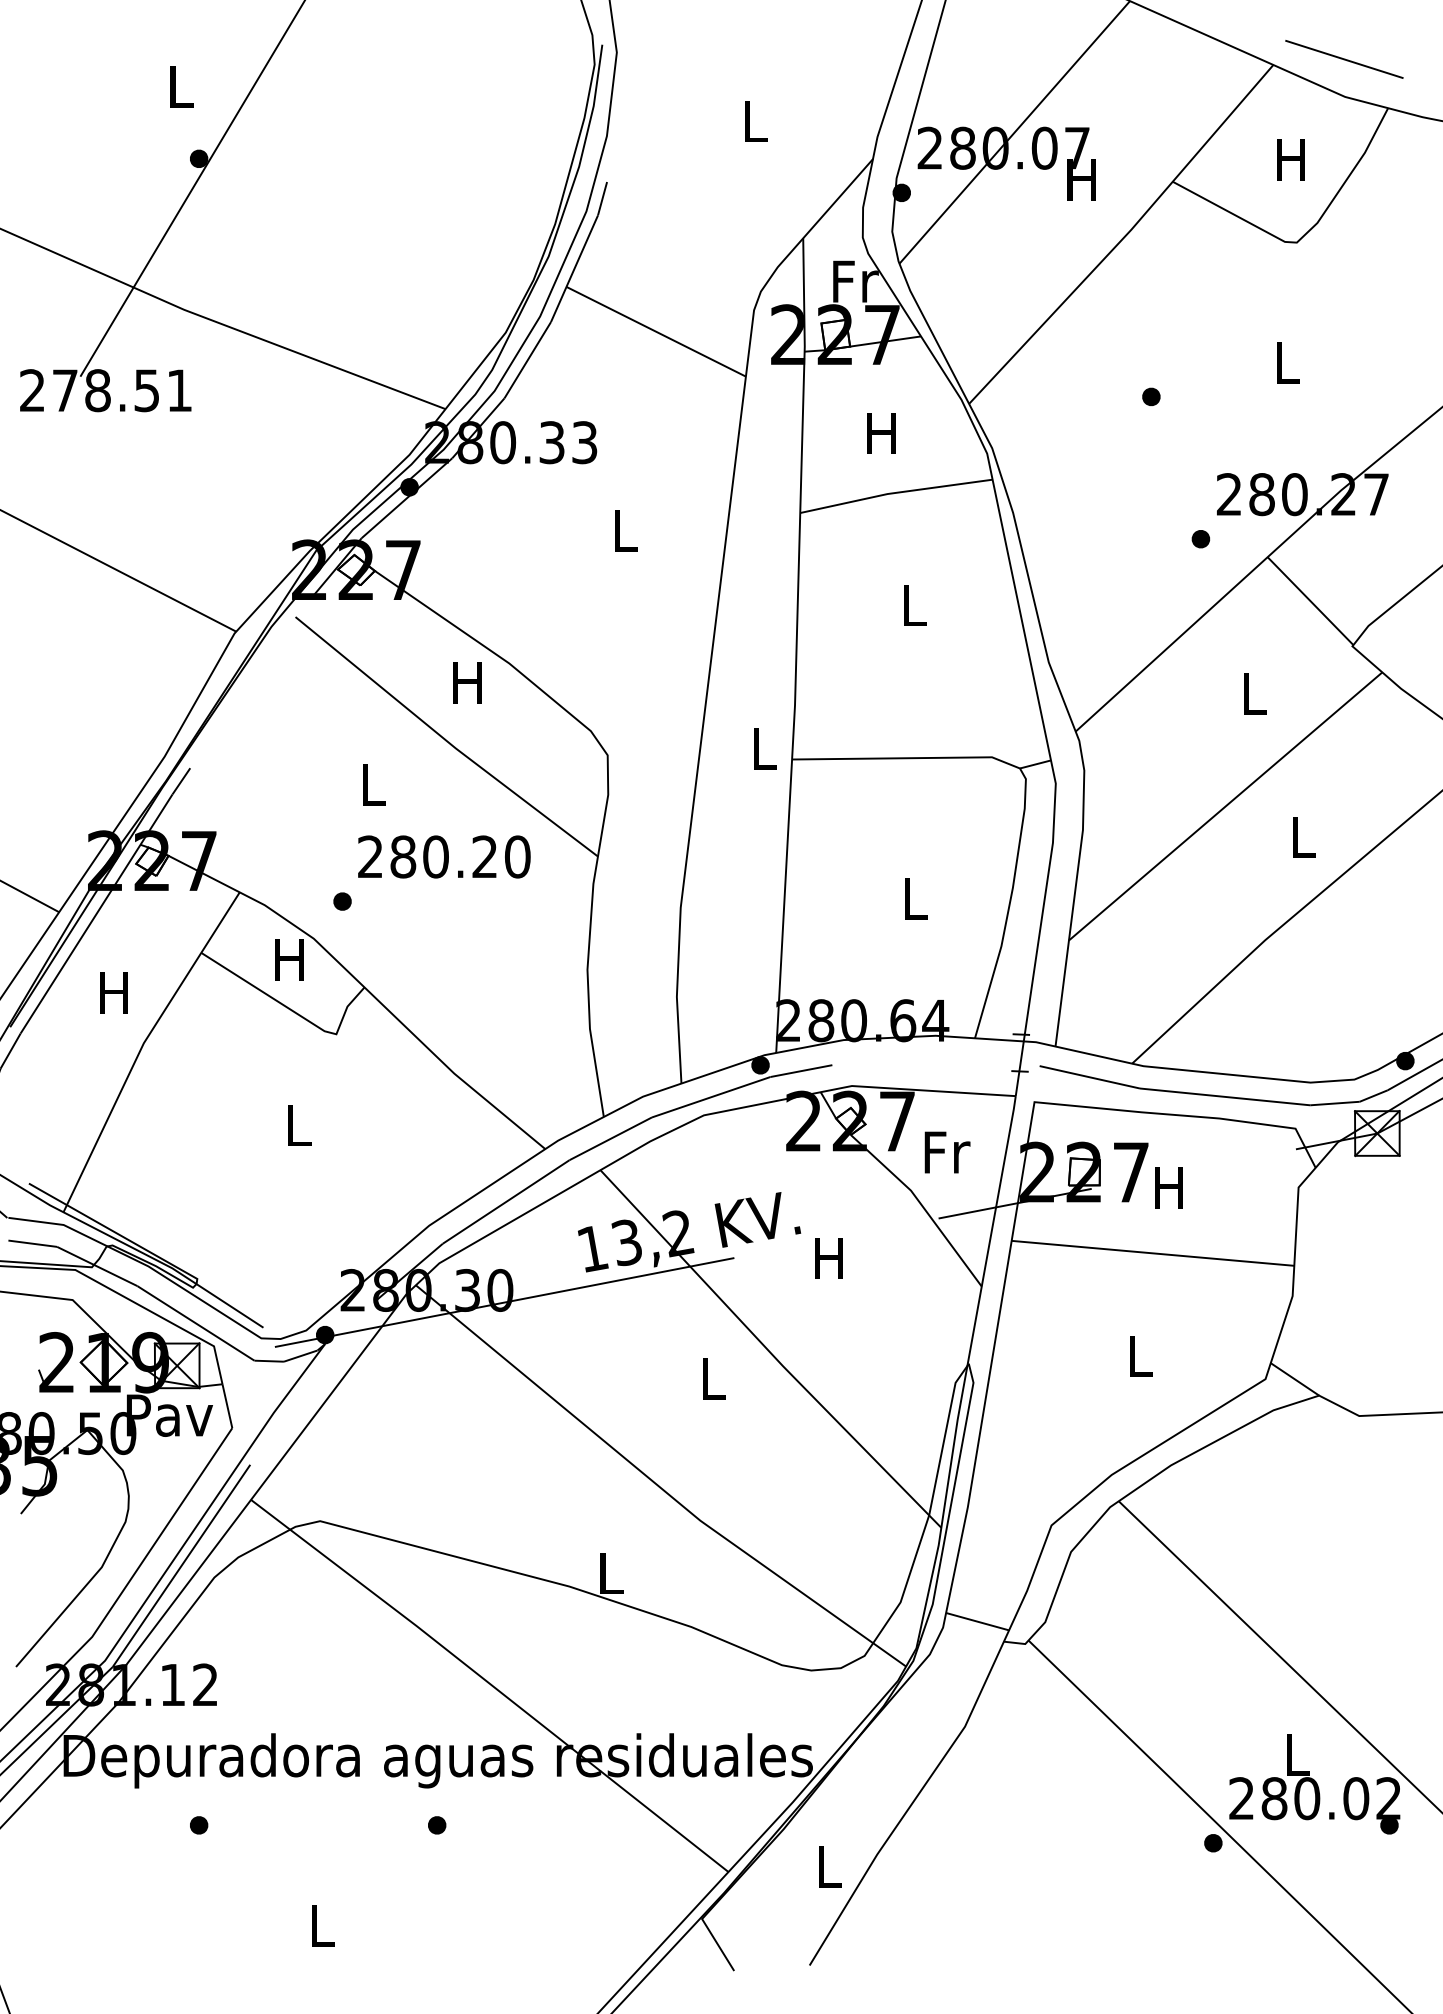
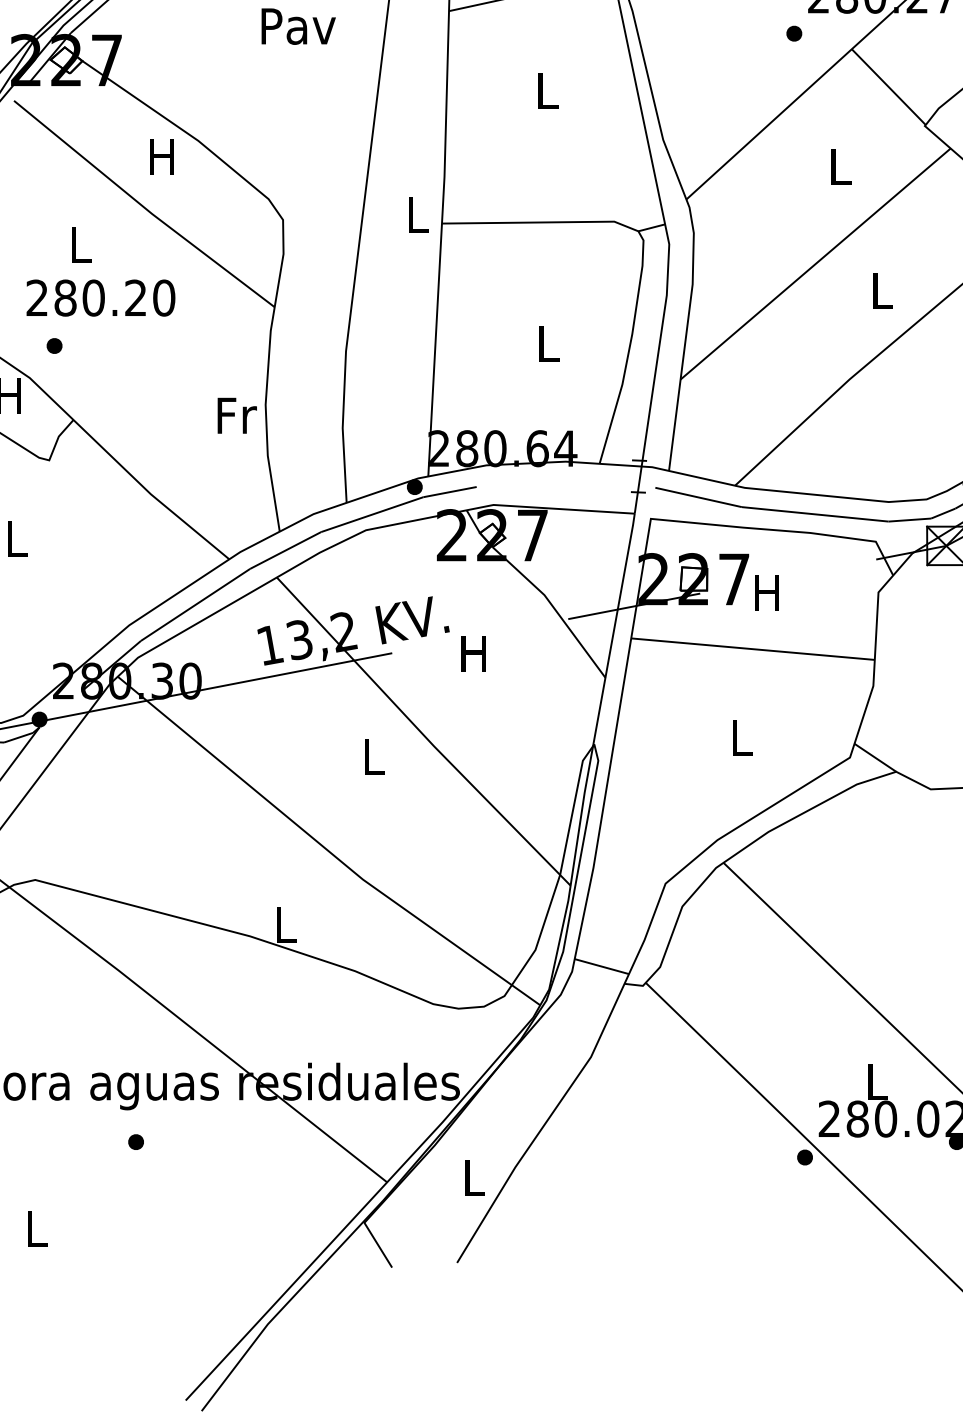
text: (625, 530) -> (298, 26), L -> Pav
text: (444, 856) -> (101, 297), moved
text: (947, 1152) -> (237, 415), moved

